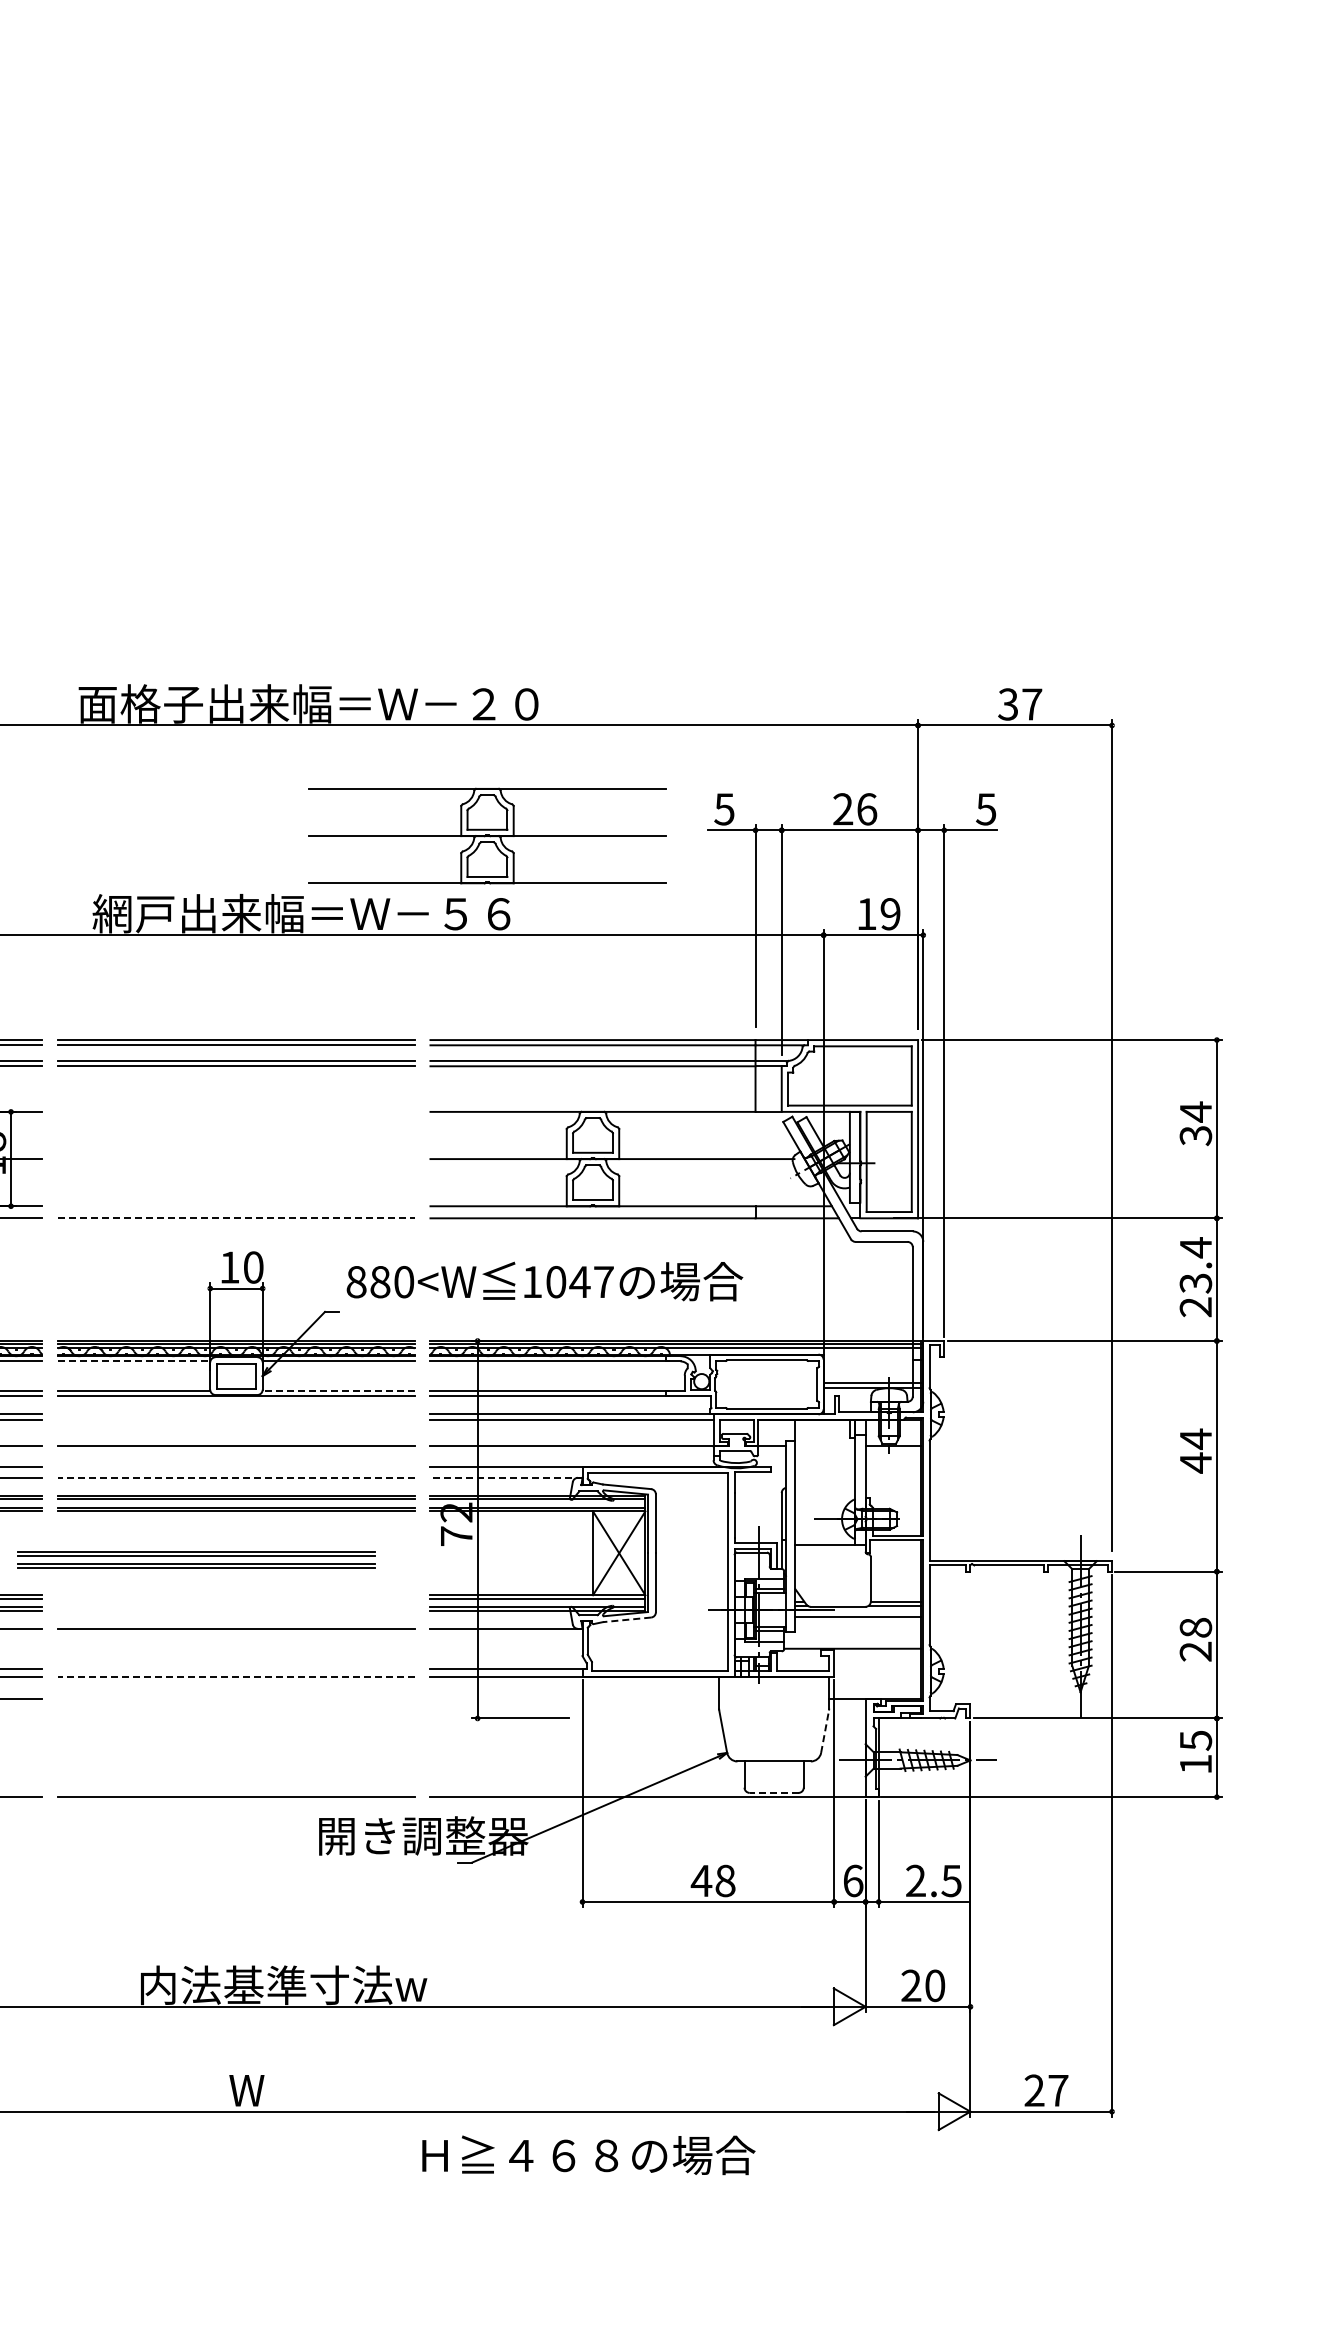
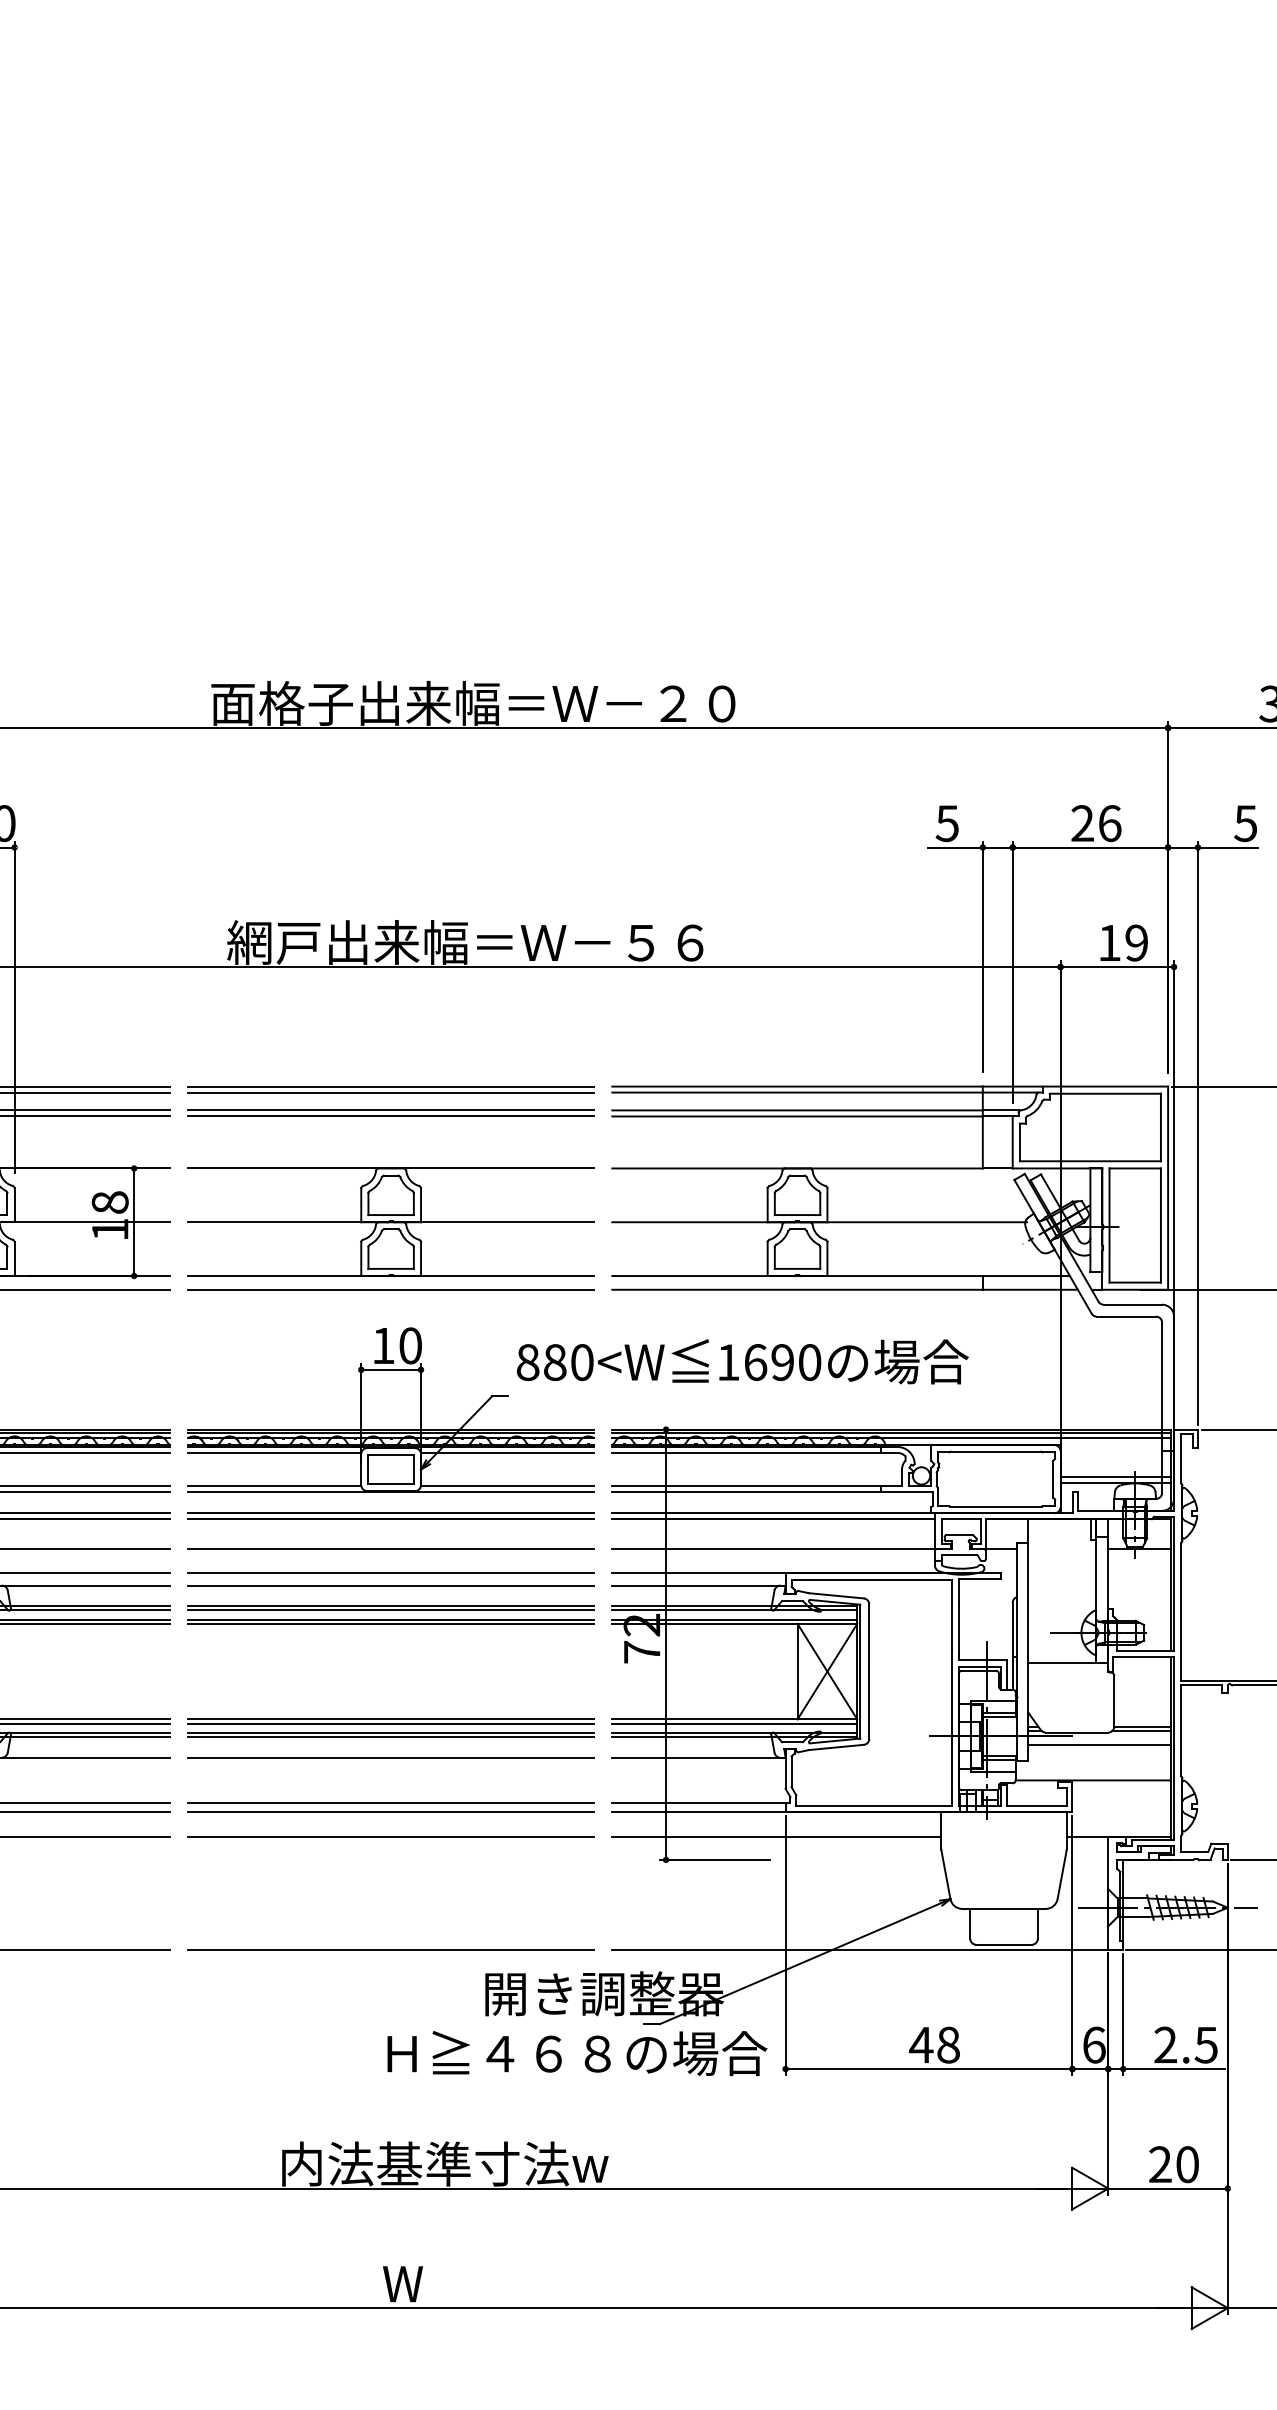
part: (487, 835) -> (391, 1221), moved
line: (236, 1218) -> (391, 1289), dashed -> solid
text: (579, 1282) -> (782, 1362), 1047 -> 1690
line: (134, 1361) -> (274, 1452), dashed -> solid
line: (338, 1390) -> (507, 1486), dashed -> solid
part: (236, 1416) -> (391, 1515), added
line: (236, 1466) -> (391, 1572), added
line: (235, 1477) -> (390, 1585), dashed -> solid
line: (505, 1477) -> (697, 1585), dashed -> solid
part: (196, 1559) -> (391, 1727), moved
line: (626, 1619) -> (835, 1747), dashed -> solid
line: (236, 1668) -> (391, 1802), added
line: (235, 1676) -> (390, 1812), dashed -> solid
line: (236, 1698) -> (391, 1837), added
line: (574, 1698) -> (776, 1837), added
line: (825, 1731) -> (1062, 1874), dashed -> solid
line: (773, 1792) -> (1003, 1944), dashed -> solid
text: (588, 2155) -> (576, 2053), moved

